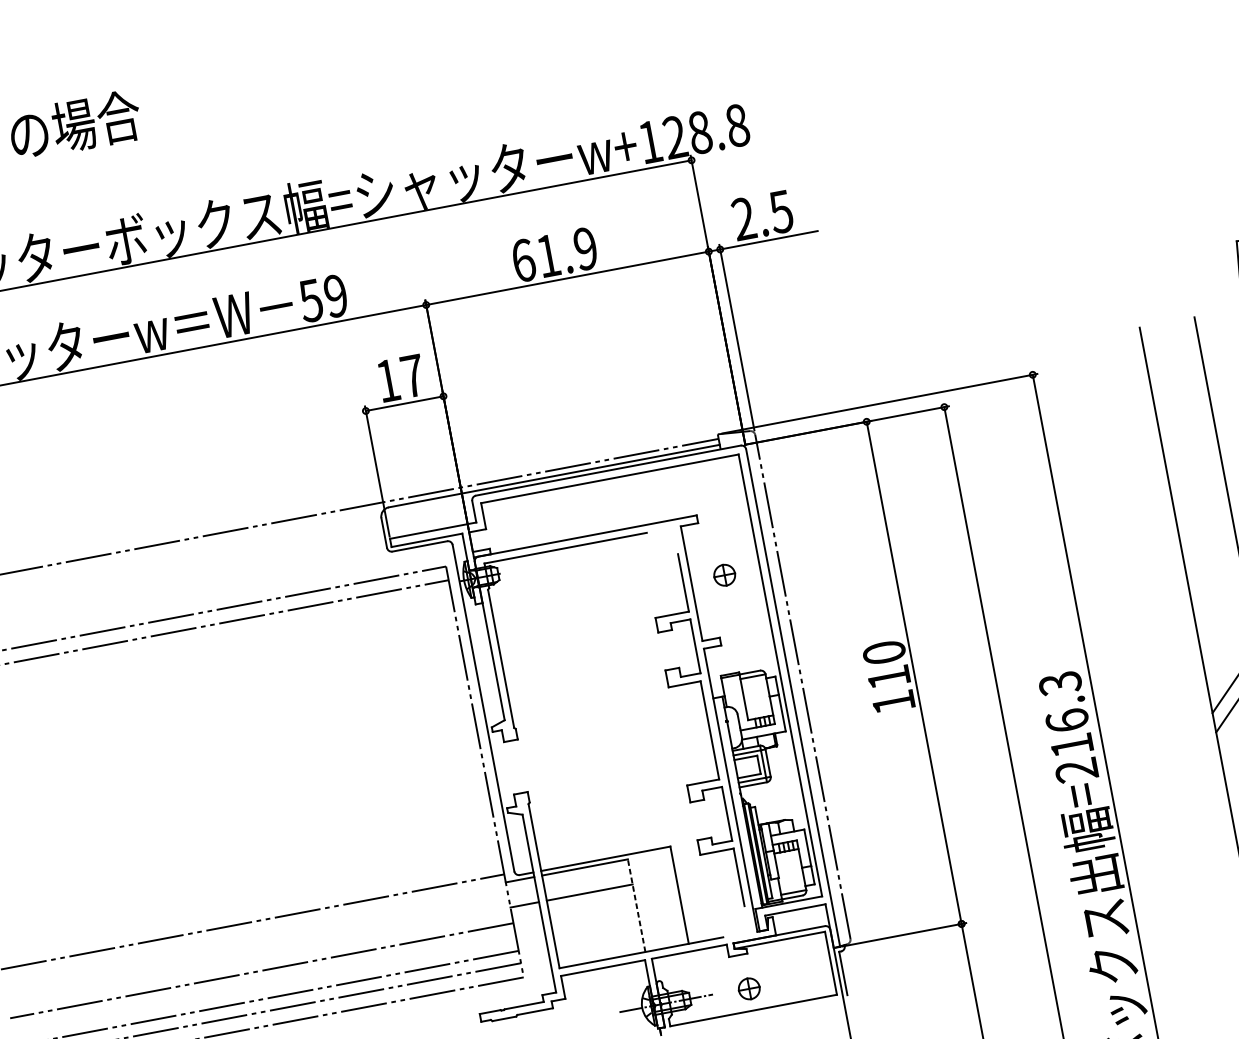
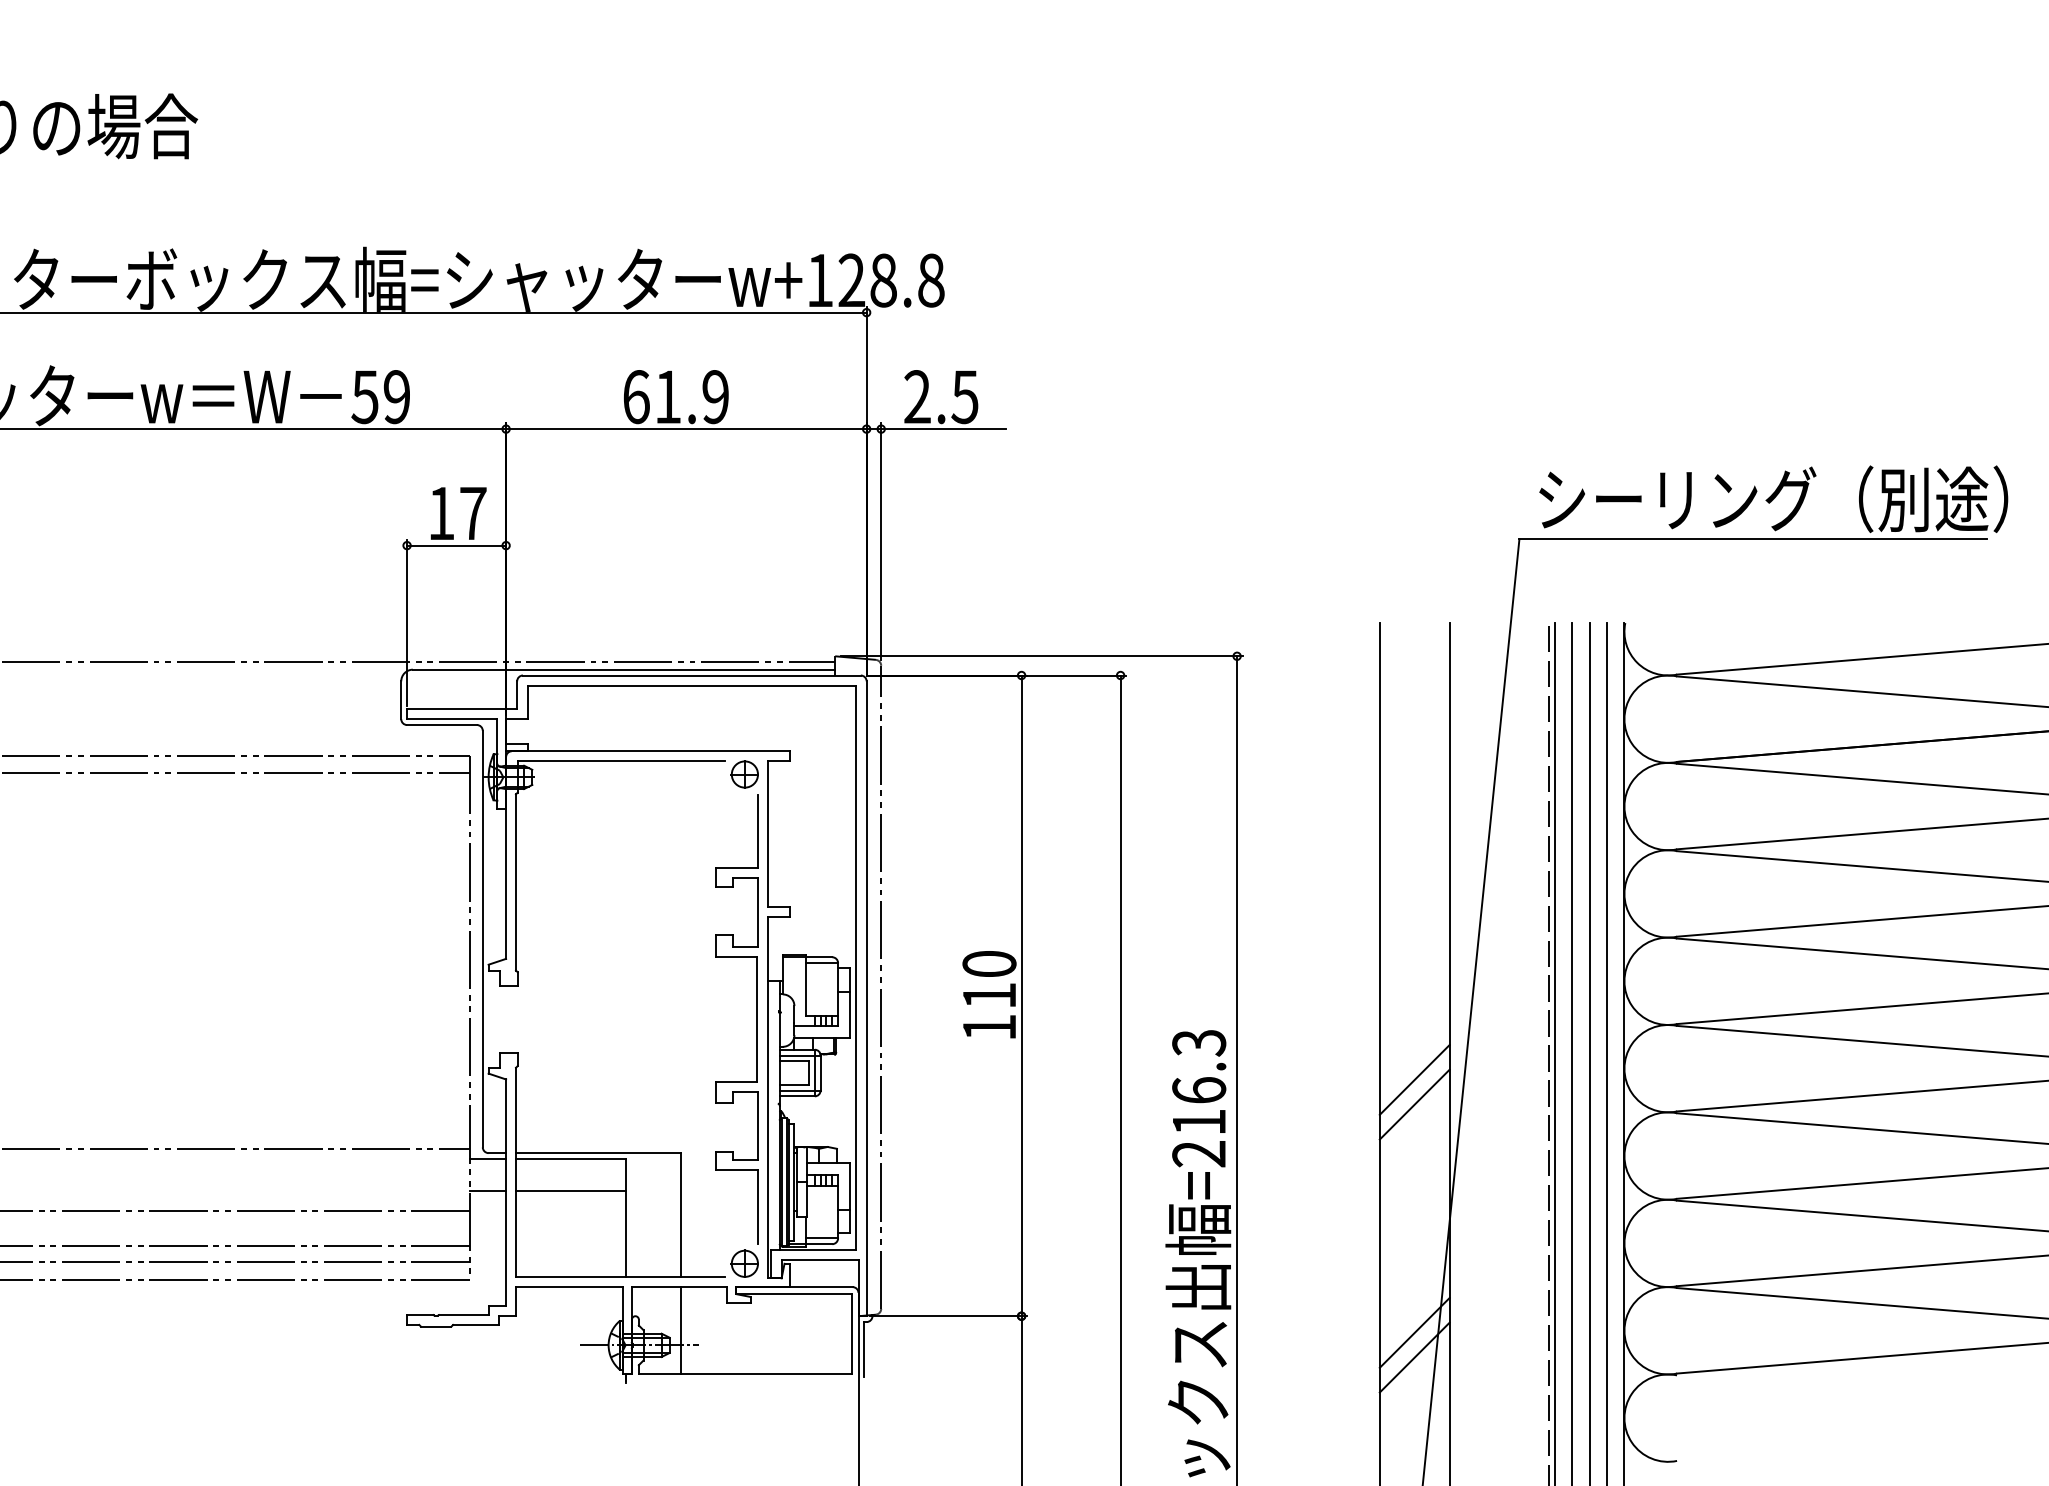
part: (724, 575) -> (744, 774), moved
line: (636, 905) -> (625, 1217), dashed -> solid
line: (696, 985) -> (680, 1330), added
part: (748, 988) -> (744, 1263), moved

